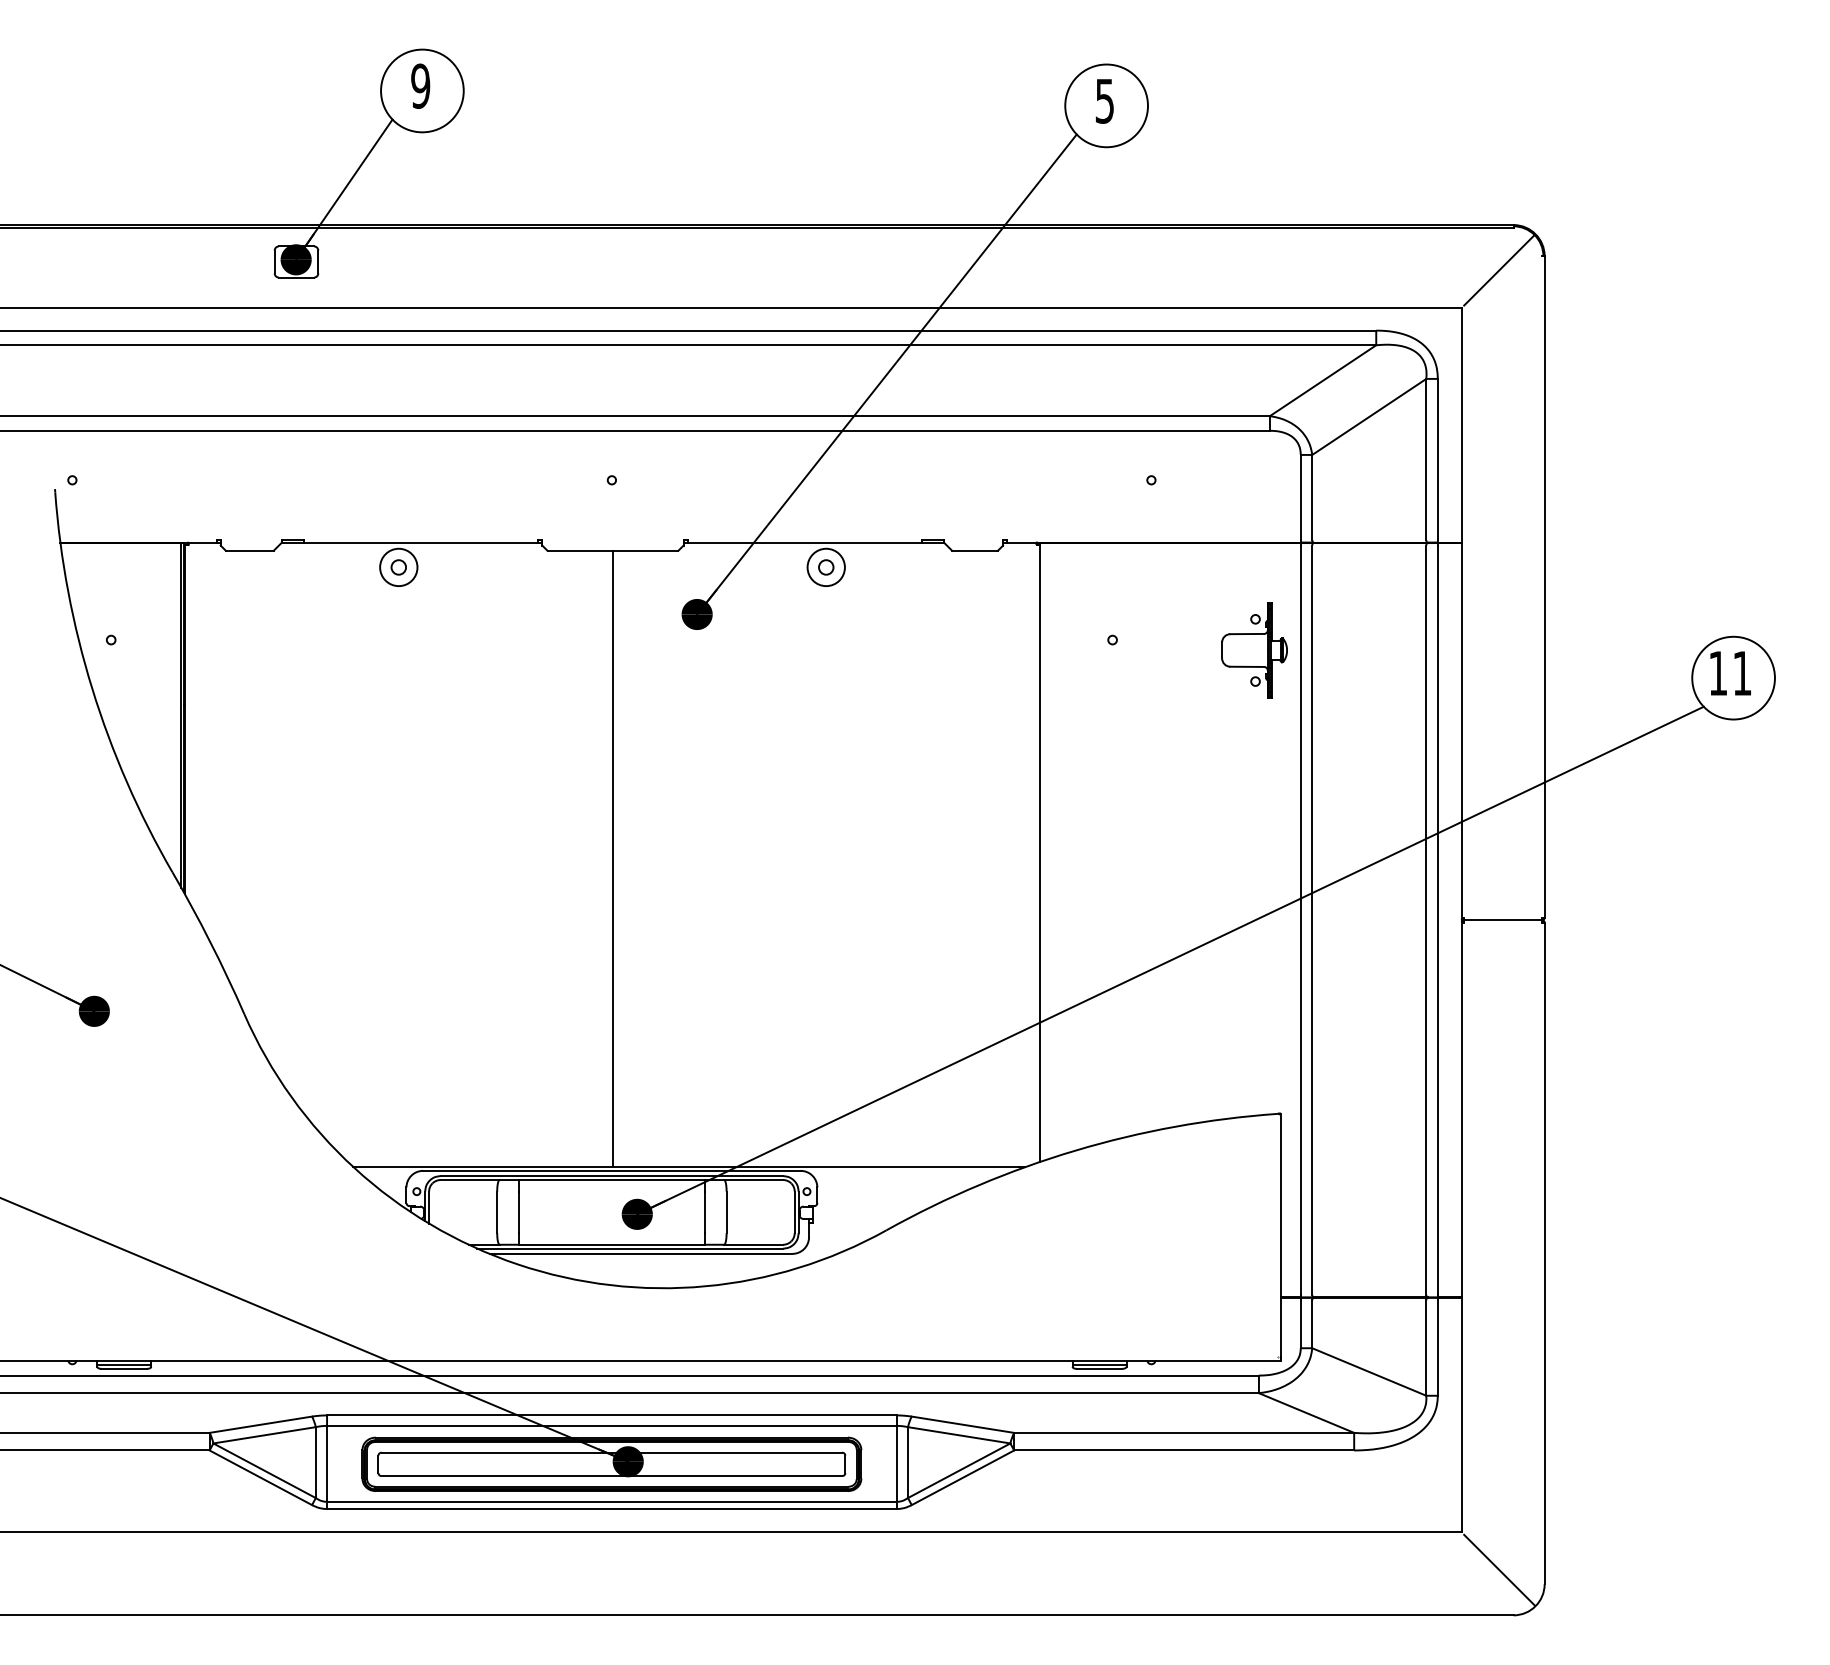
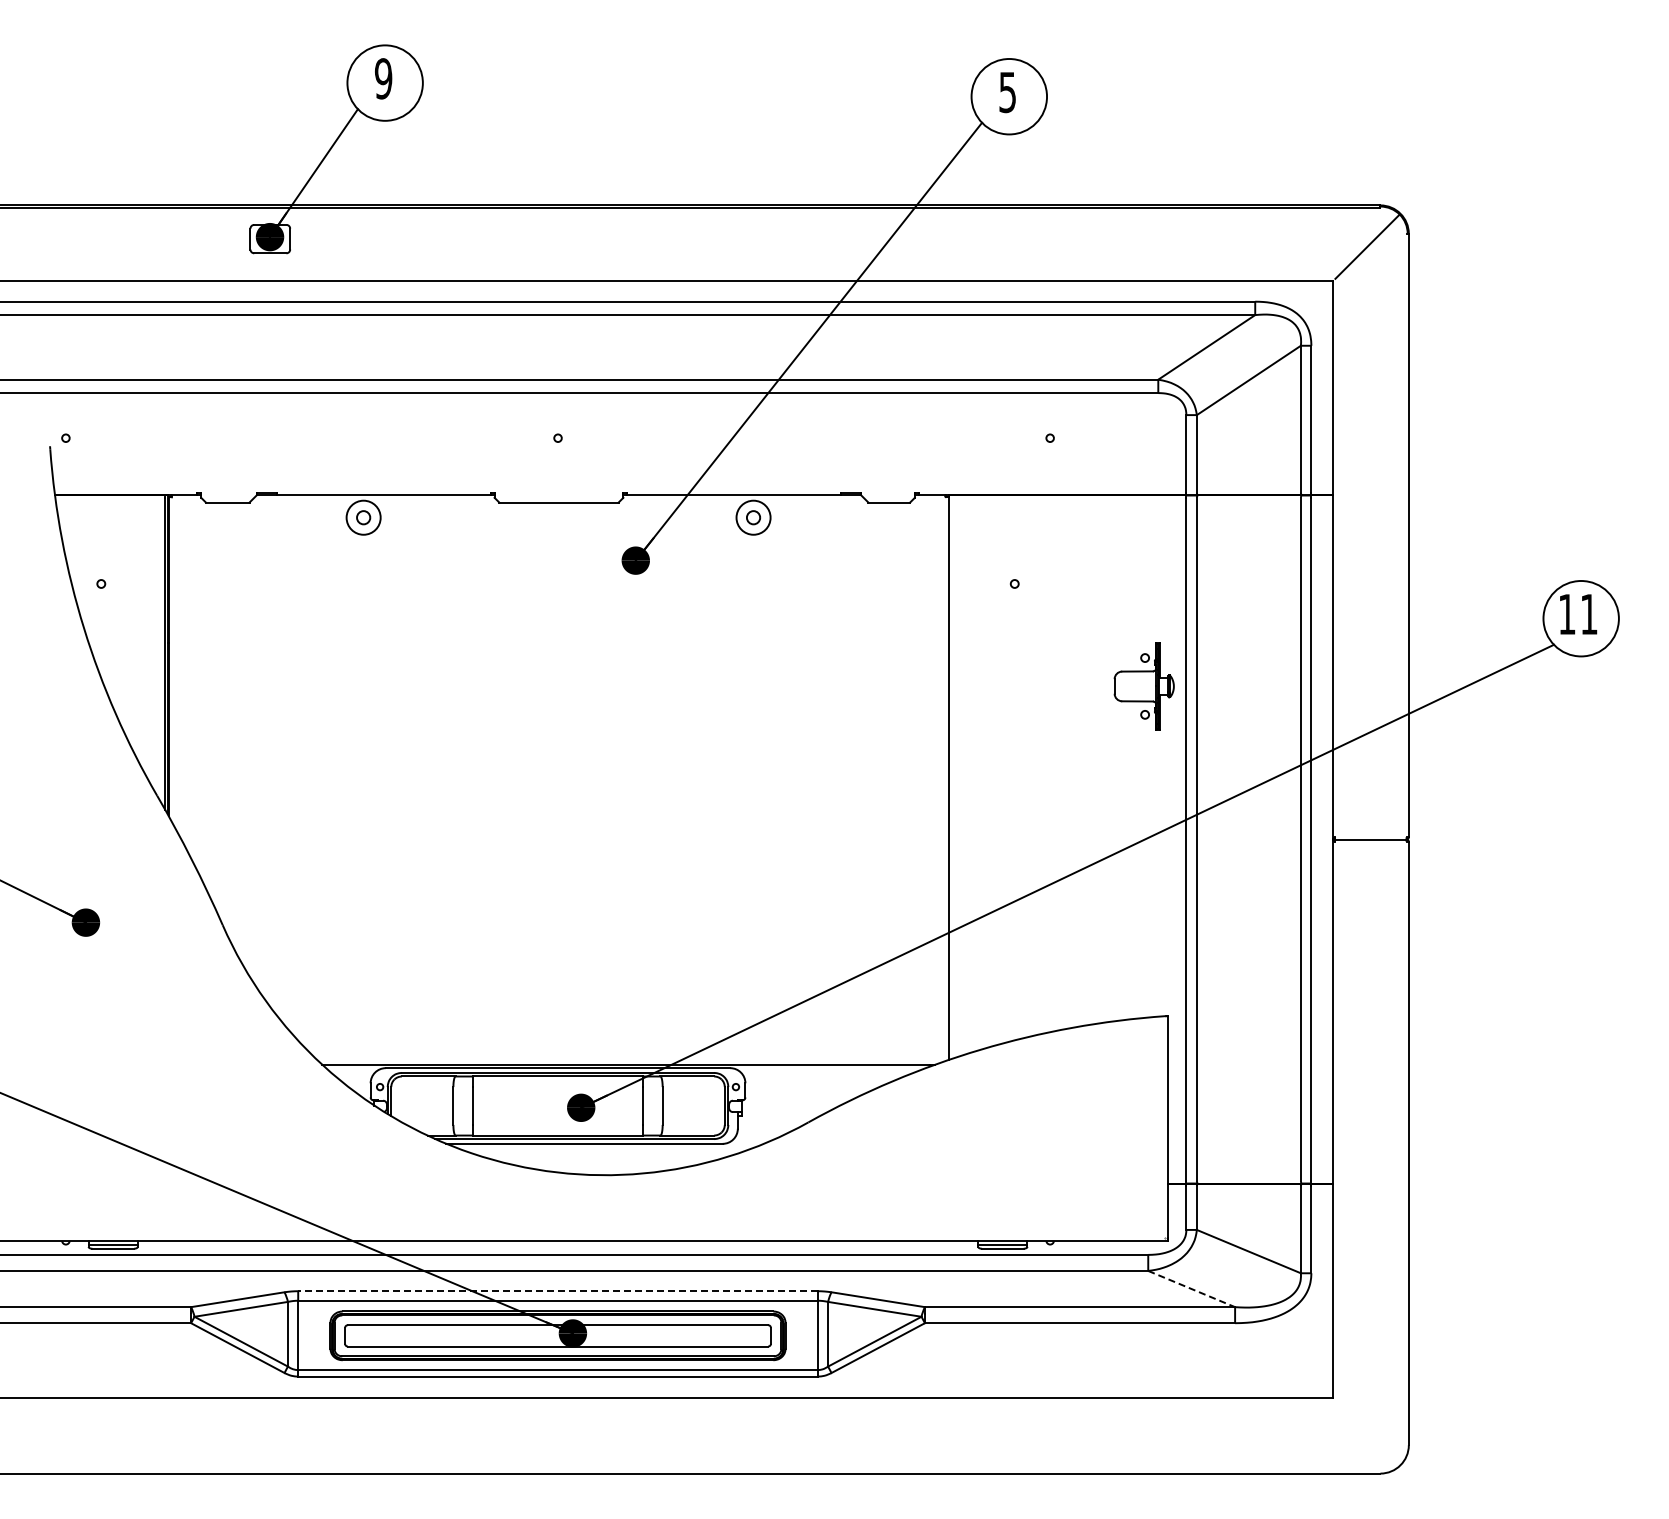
part: (1253, 650) -> (1143, 686), moved
line: (612, 857) -> (558, 782), removed
line: (1307, 1413) -> (1192, 1289), solid -> dashed
line: (612, 1415) -> (558, 1291), solid -> dashed
line: (1499, 1570) -> (1367, 1432), removed

